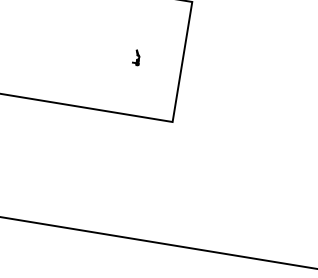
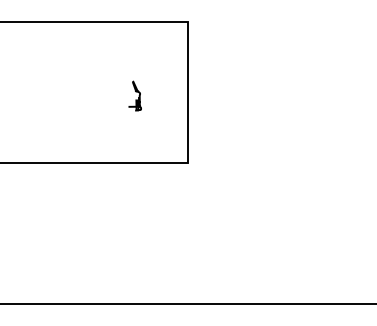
part: (136, 57) -> (134, 95), size x1.67

